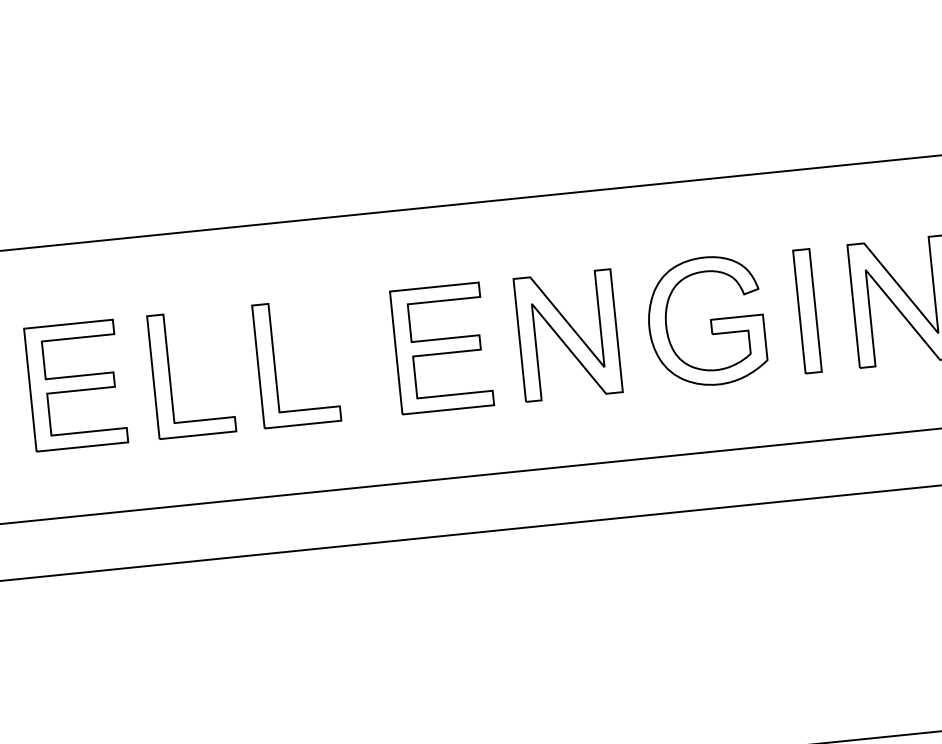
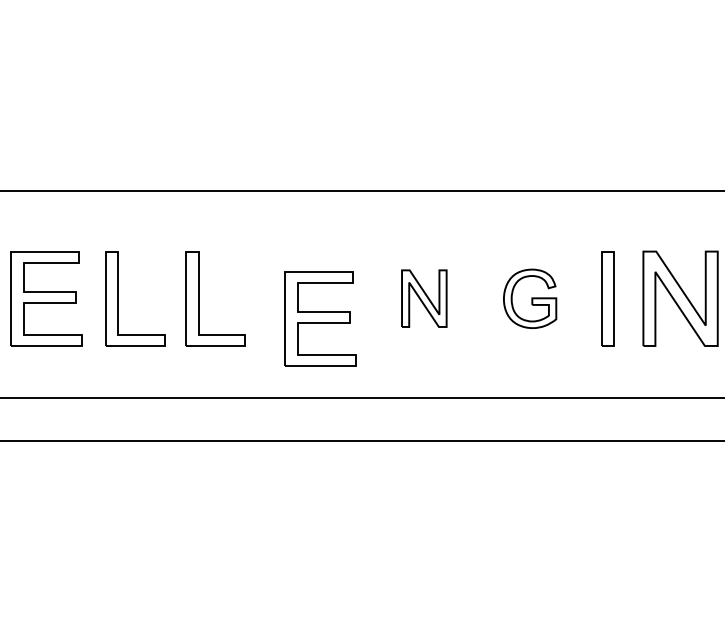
part: (705, 321) -> (529, 298), size x0.6
part: (568, 335) -> (424, 298), size x0.6
part: (442, 347) -> (320, 318), moved

